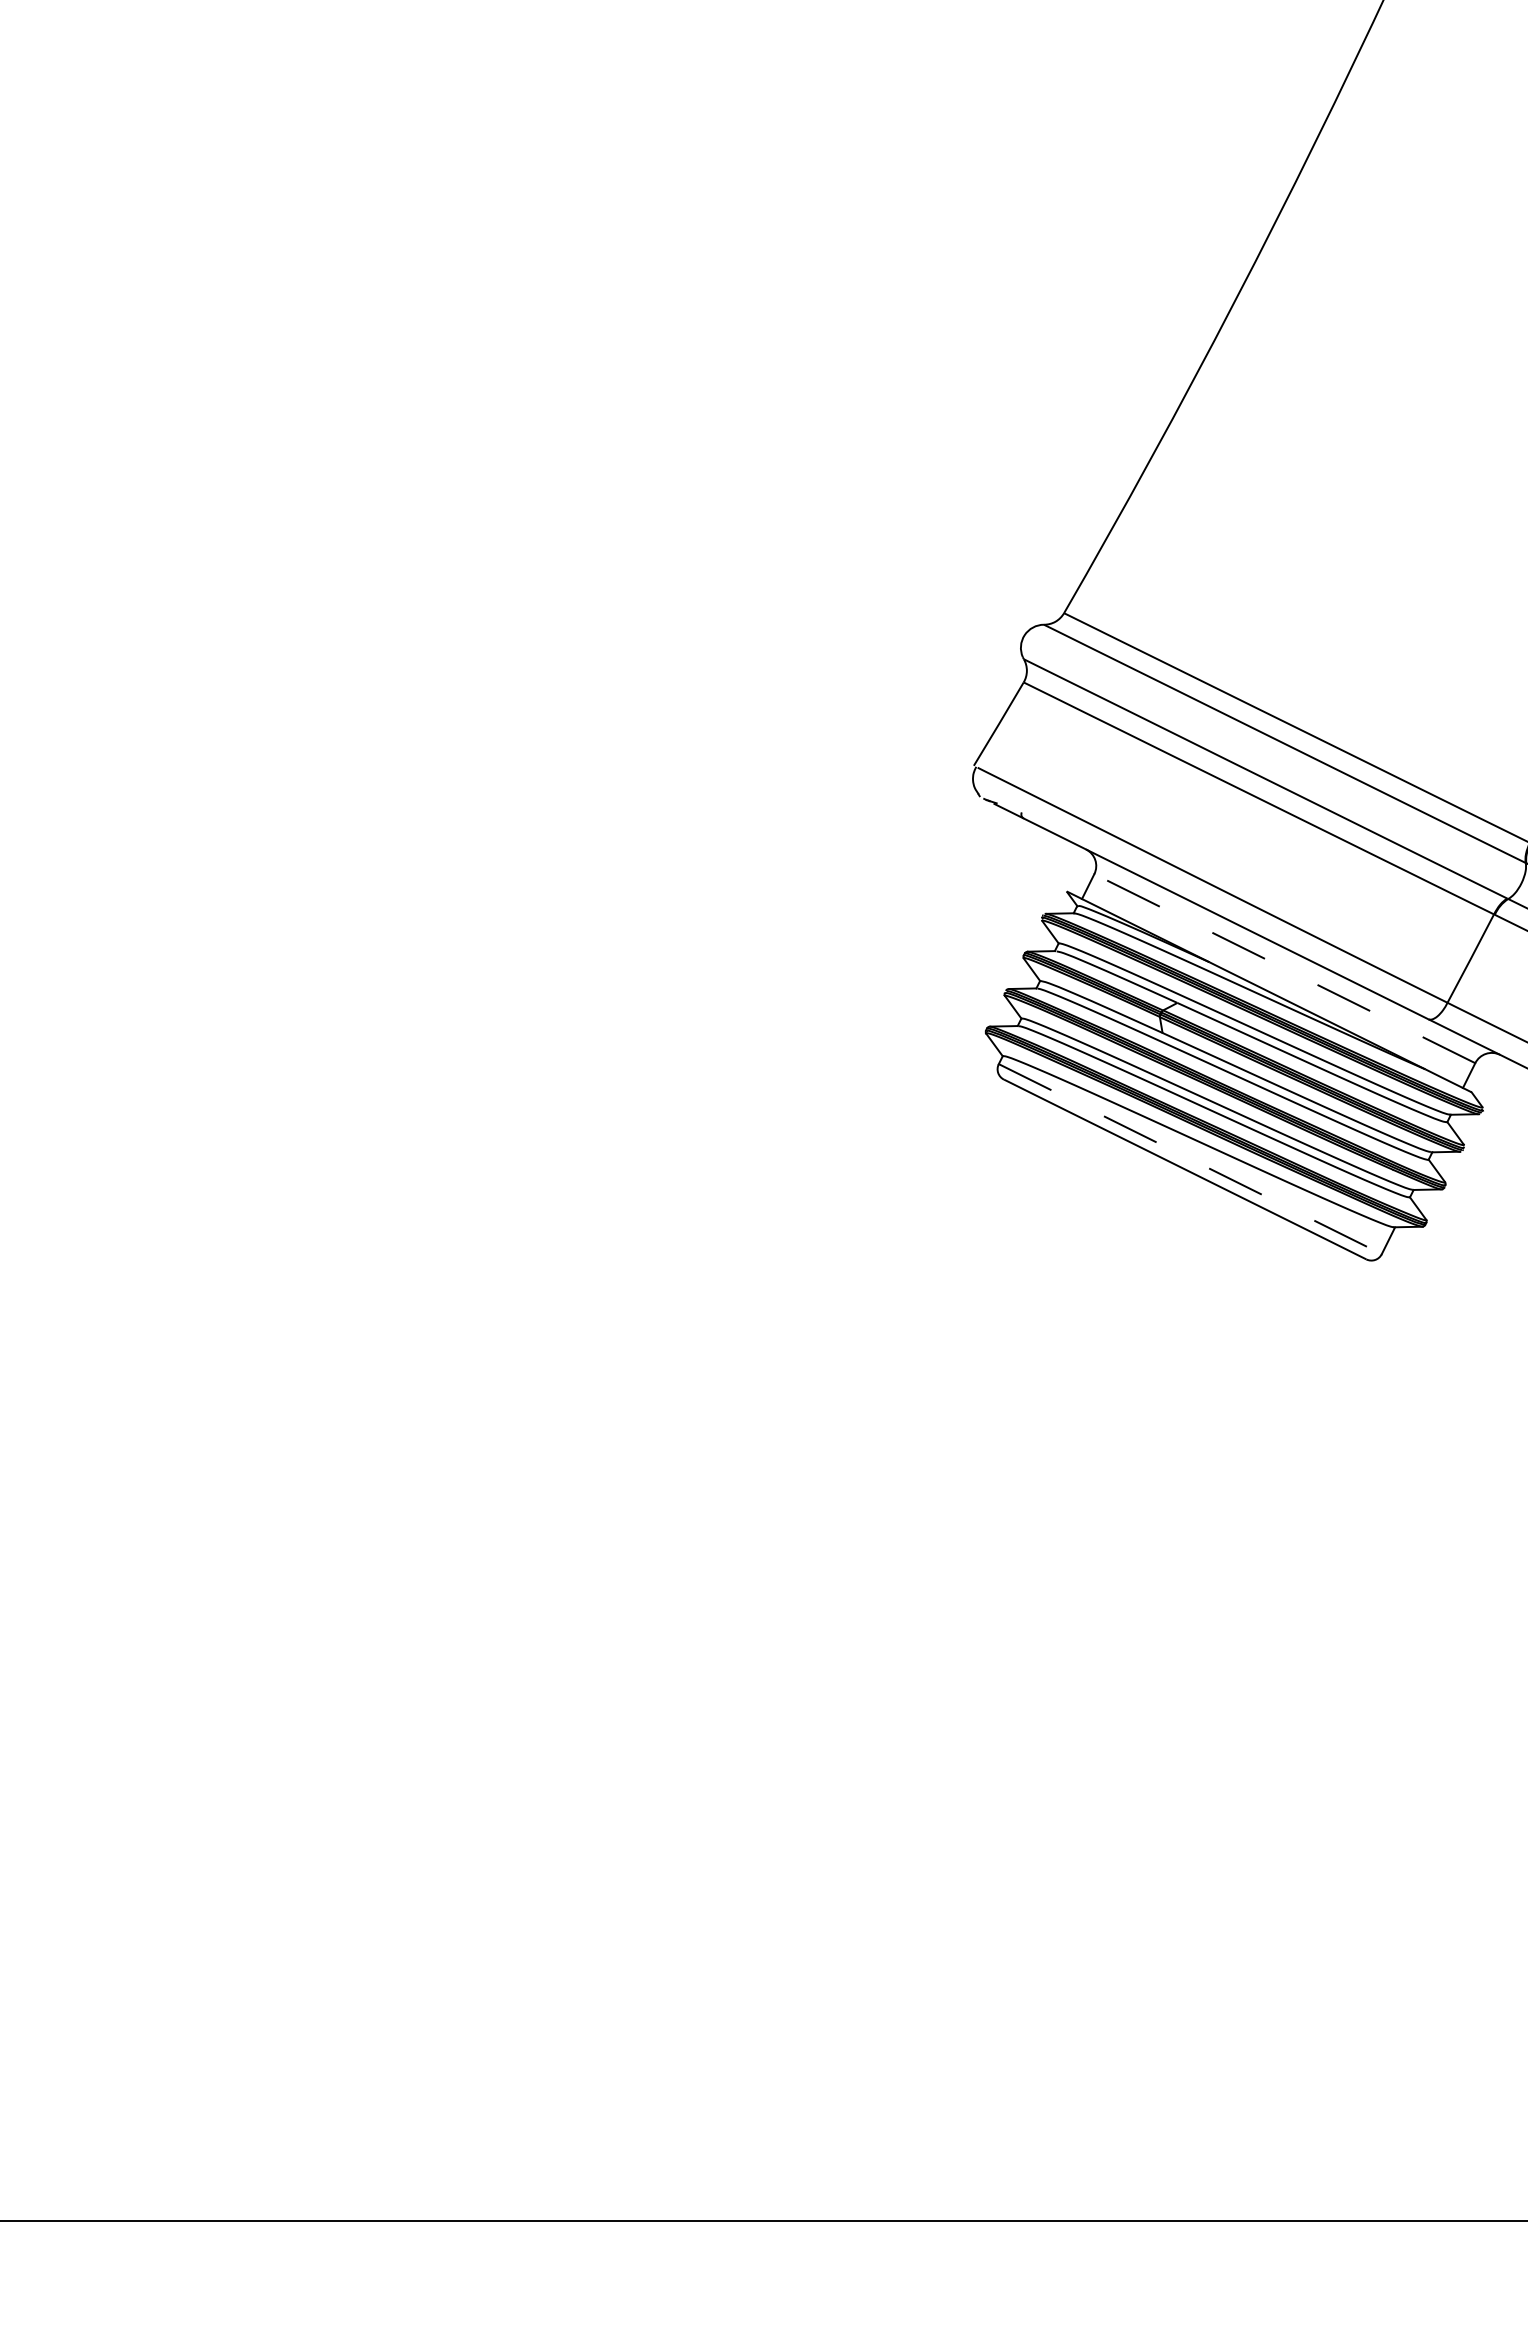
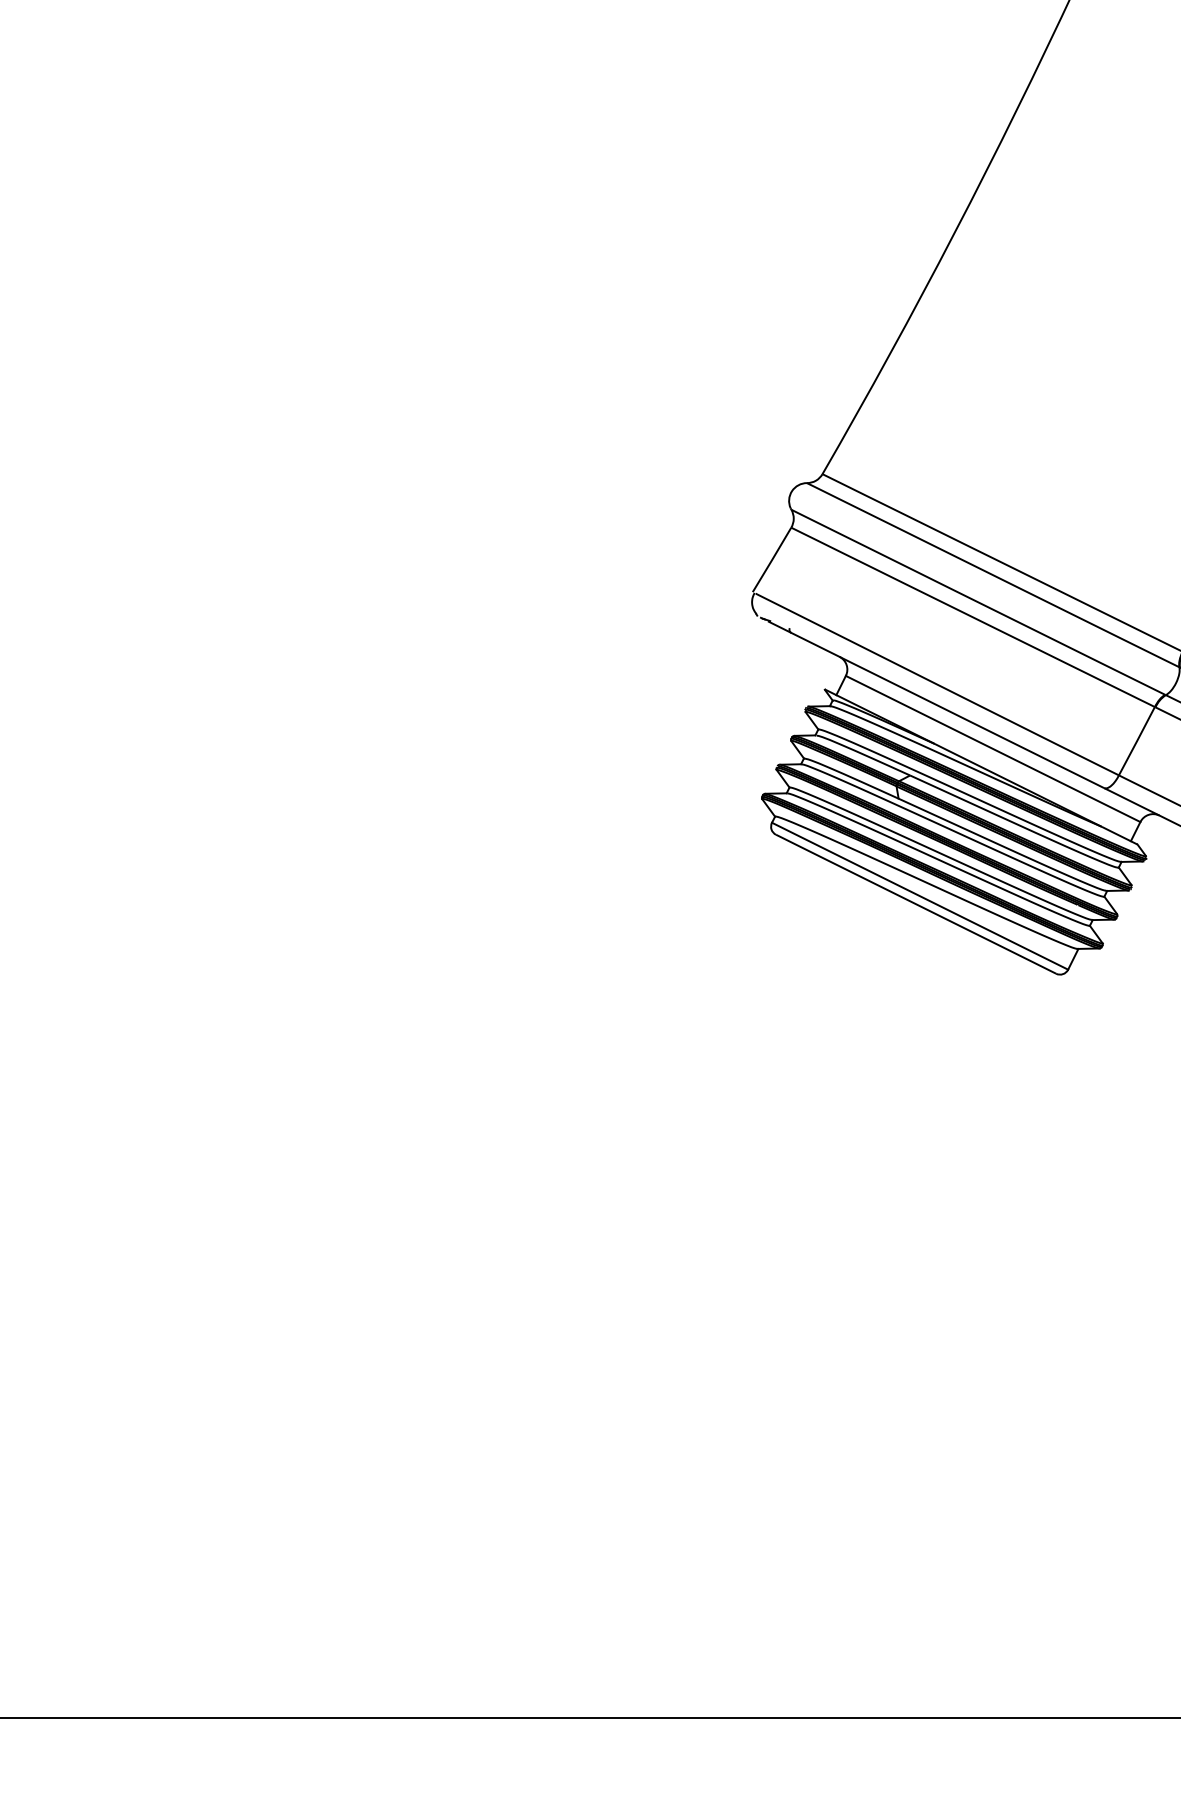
line: (1284, 968) -> (992, 748), dashed -> solid
line: (1190, 1159) -> (920, 896), dashed -> solid

